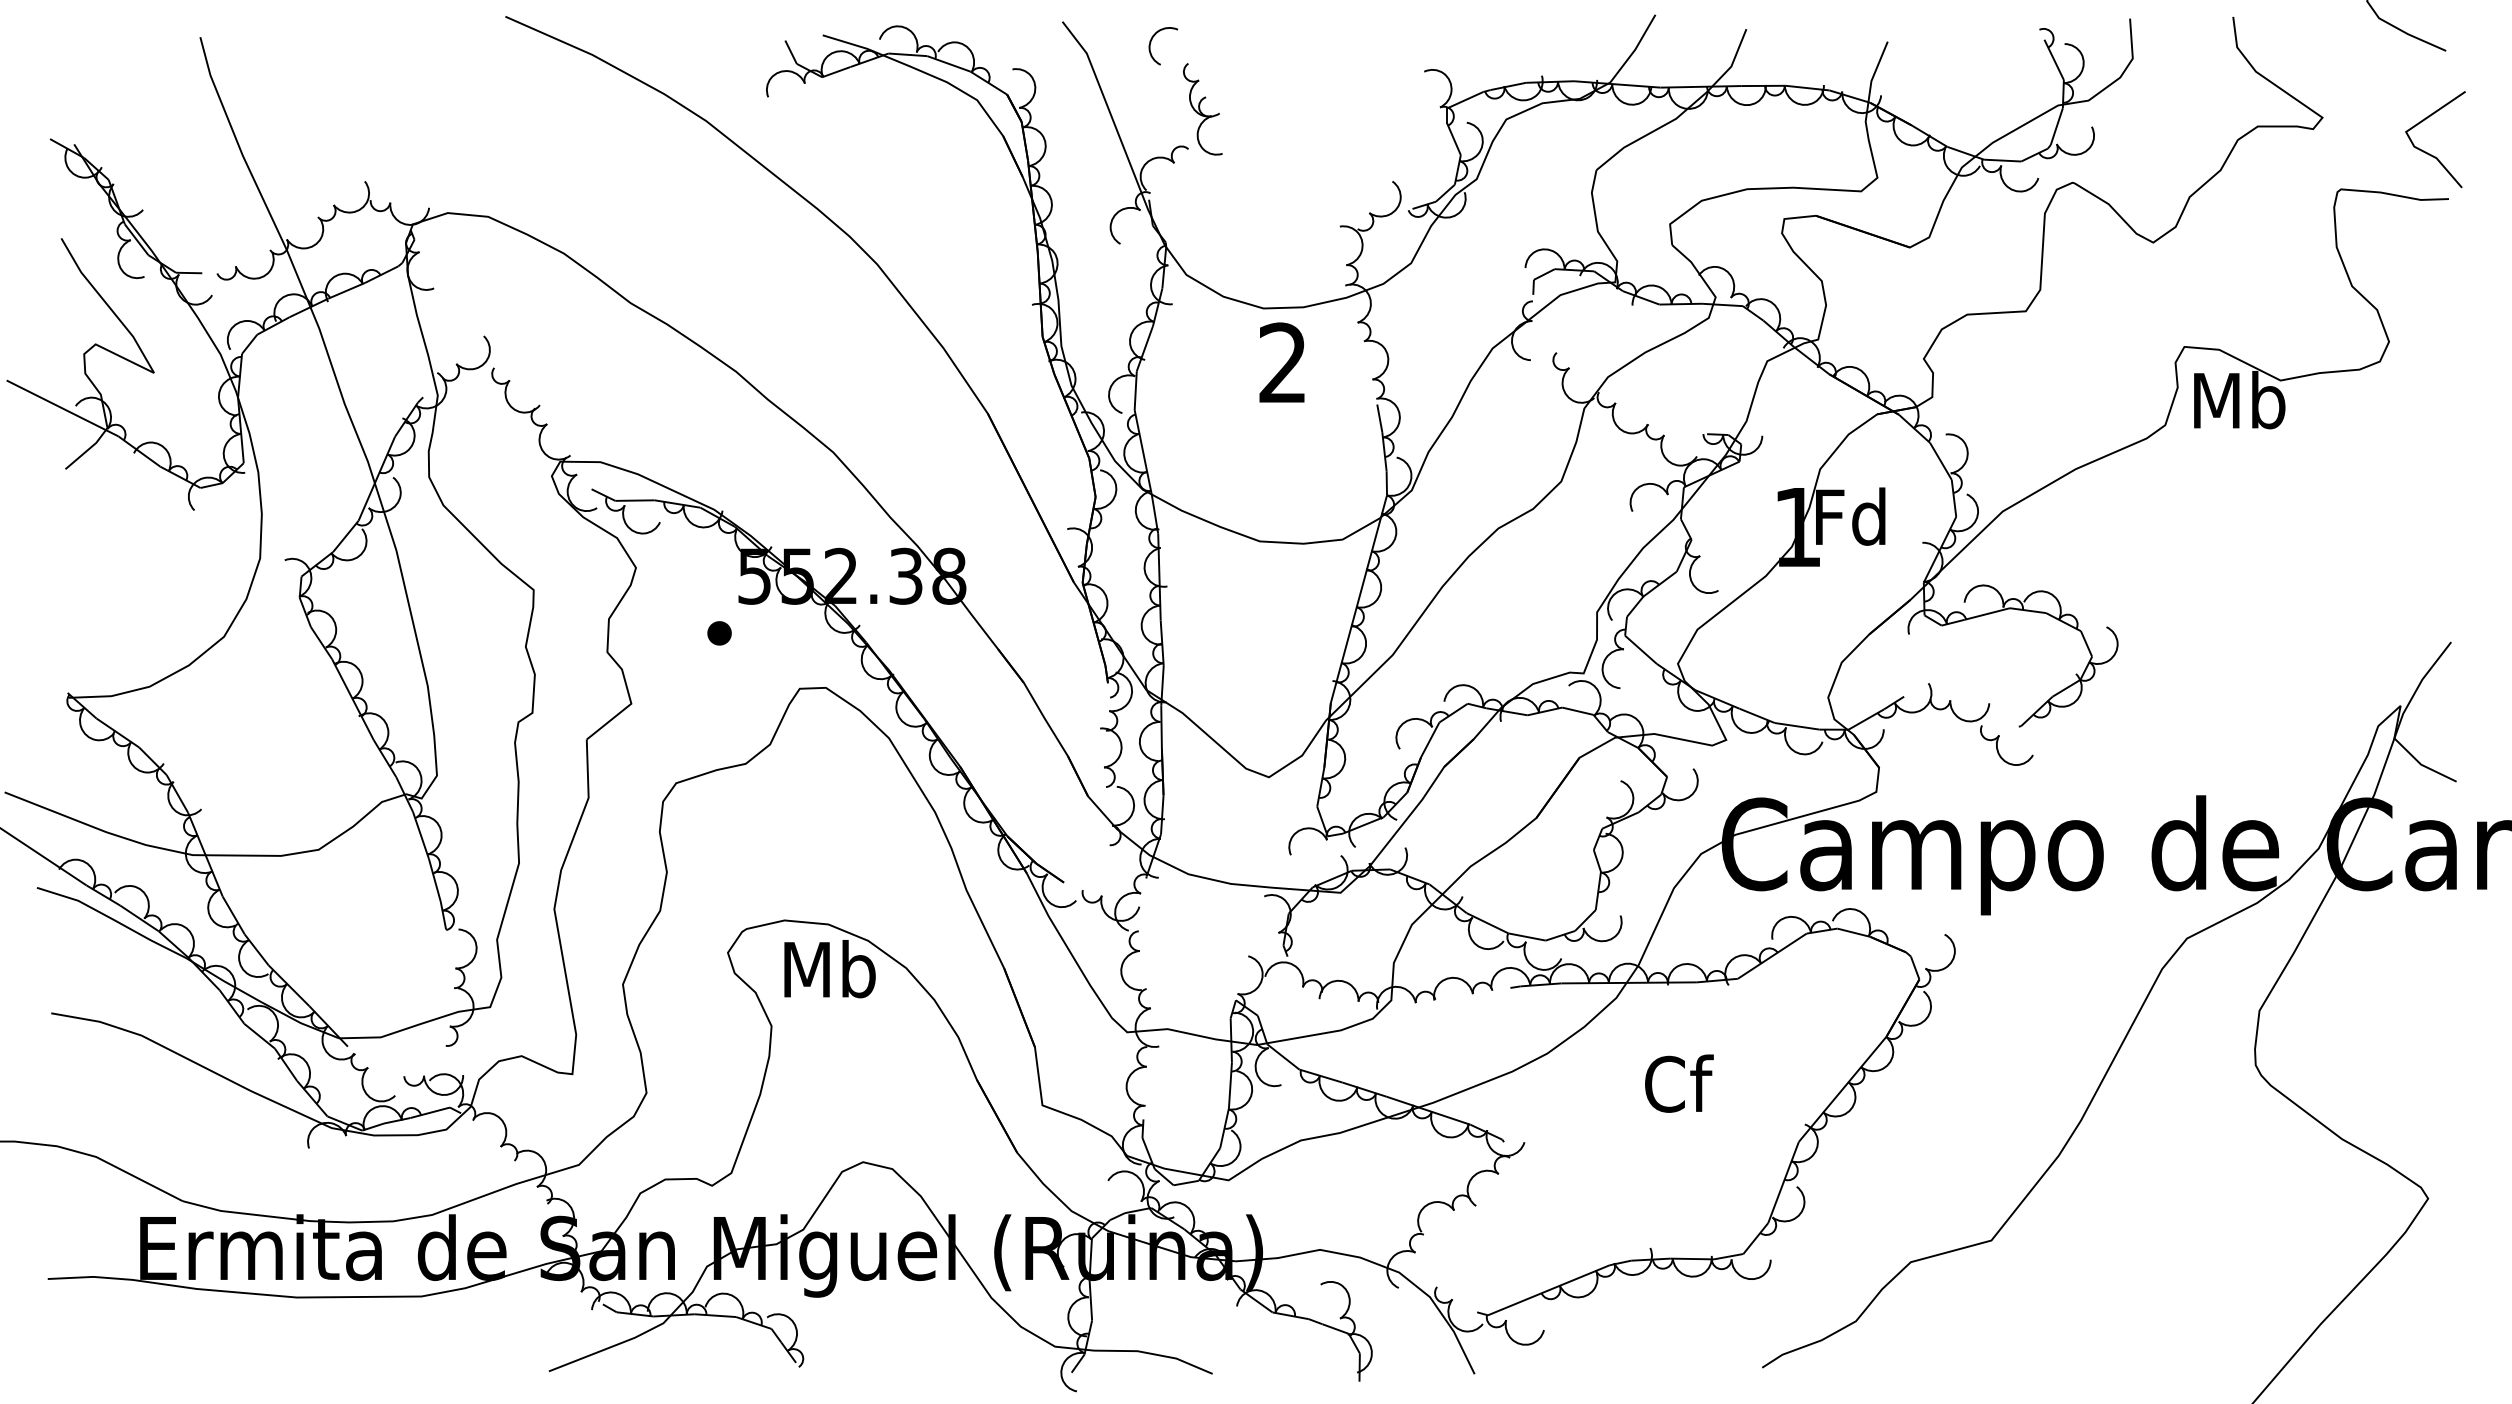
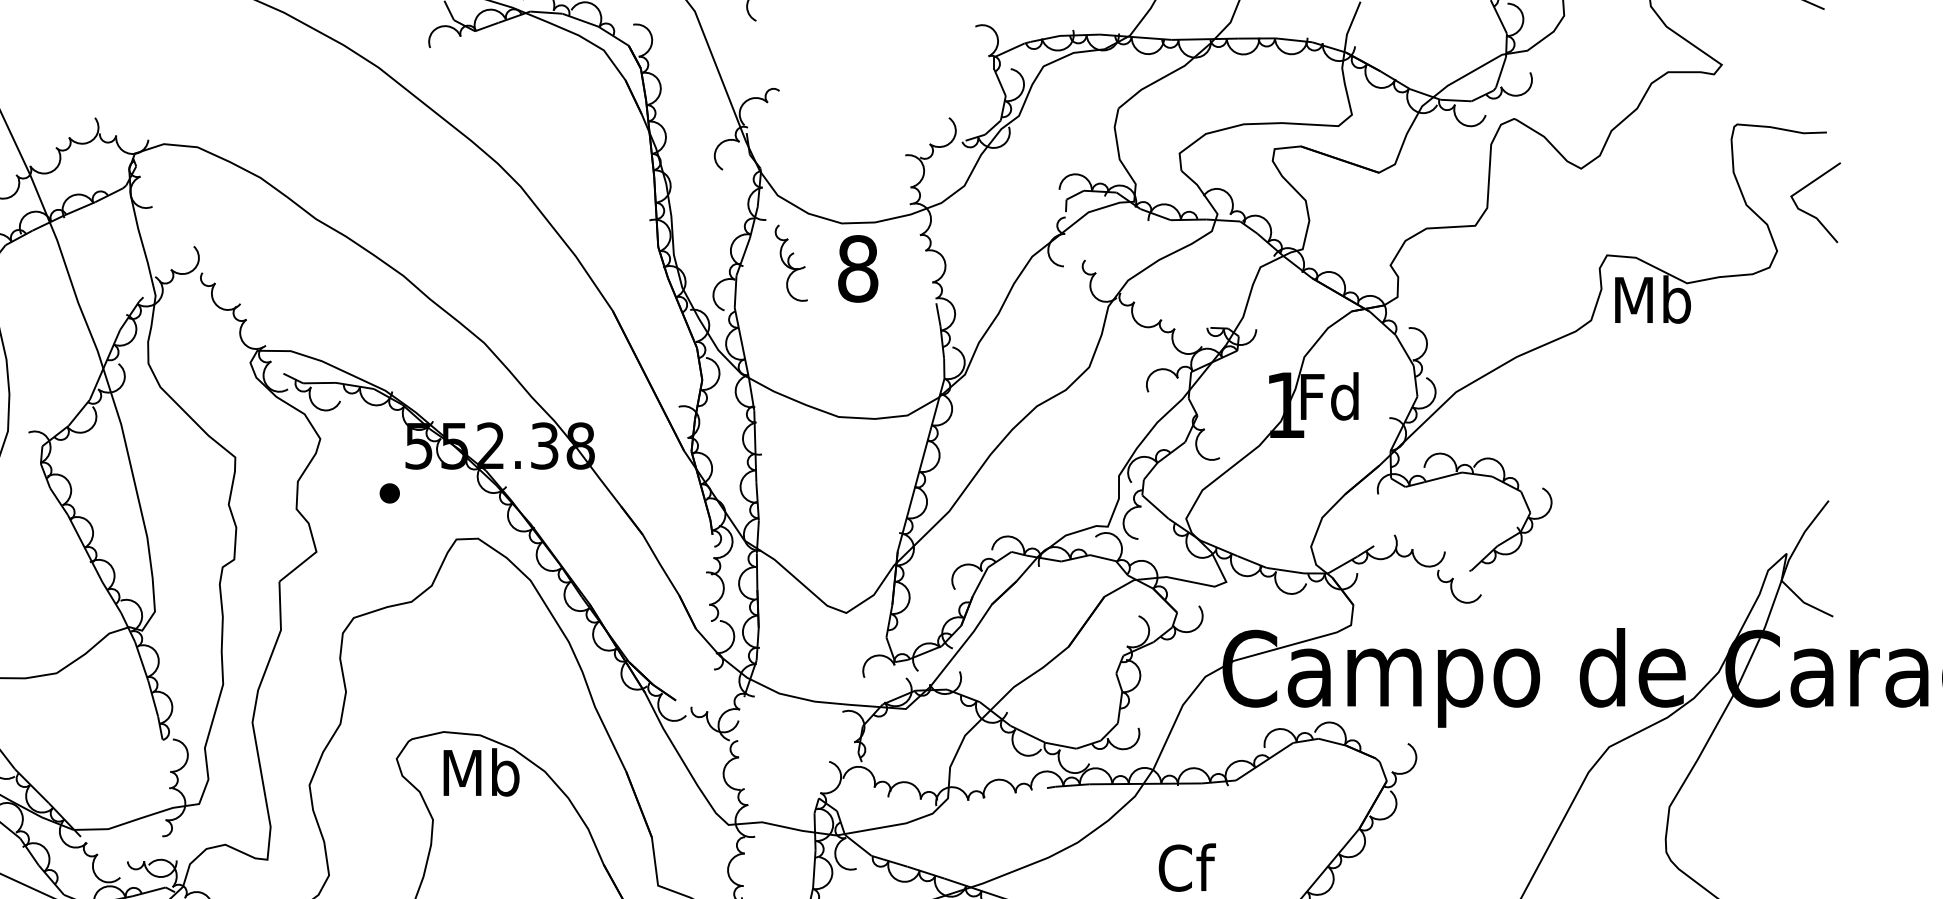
part: (1202, 109) -> (791, 263), moved
line: (2426, 151) -> (1808, 212), moved
text: (1283, 362) -> (858, 268), 2 -> 8

